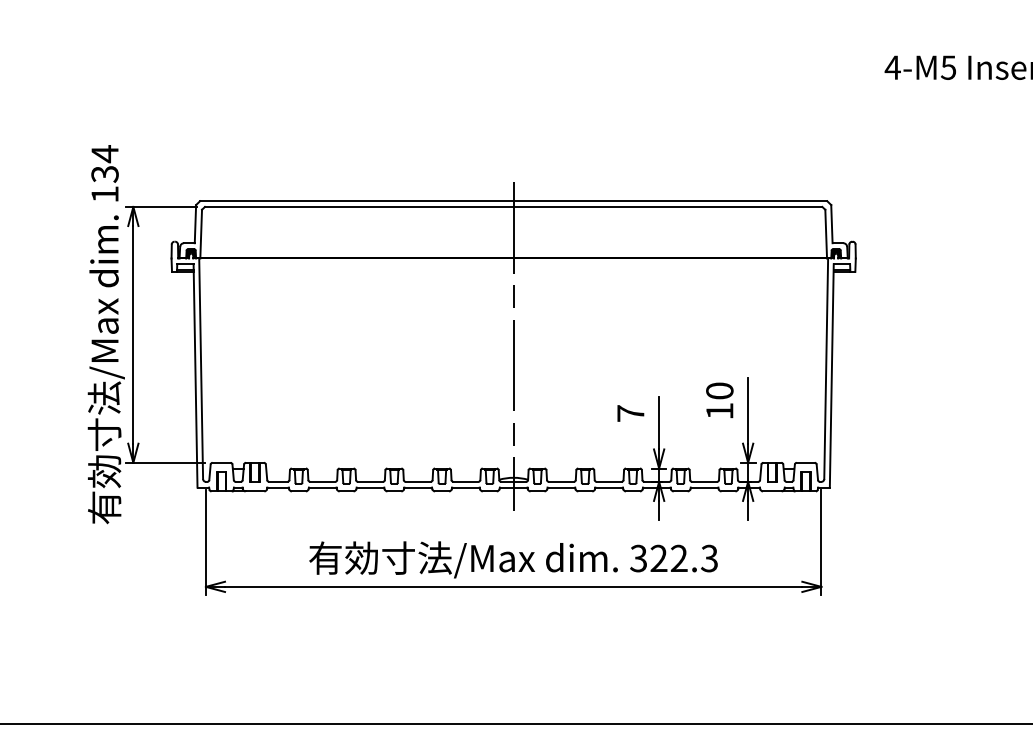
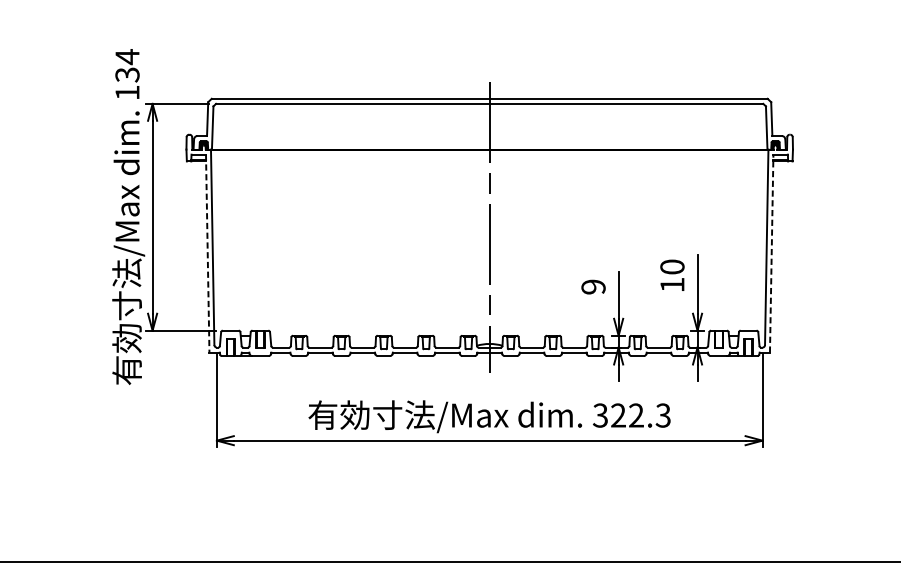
line: (195, 375) -> (207, 253), solid -> dashed
line: (831, 375) -> (771, 253), solid -> dashed
text: (630, 413) -> (593, 286), 7 -> 9

